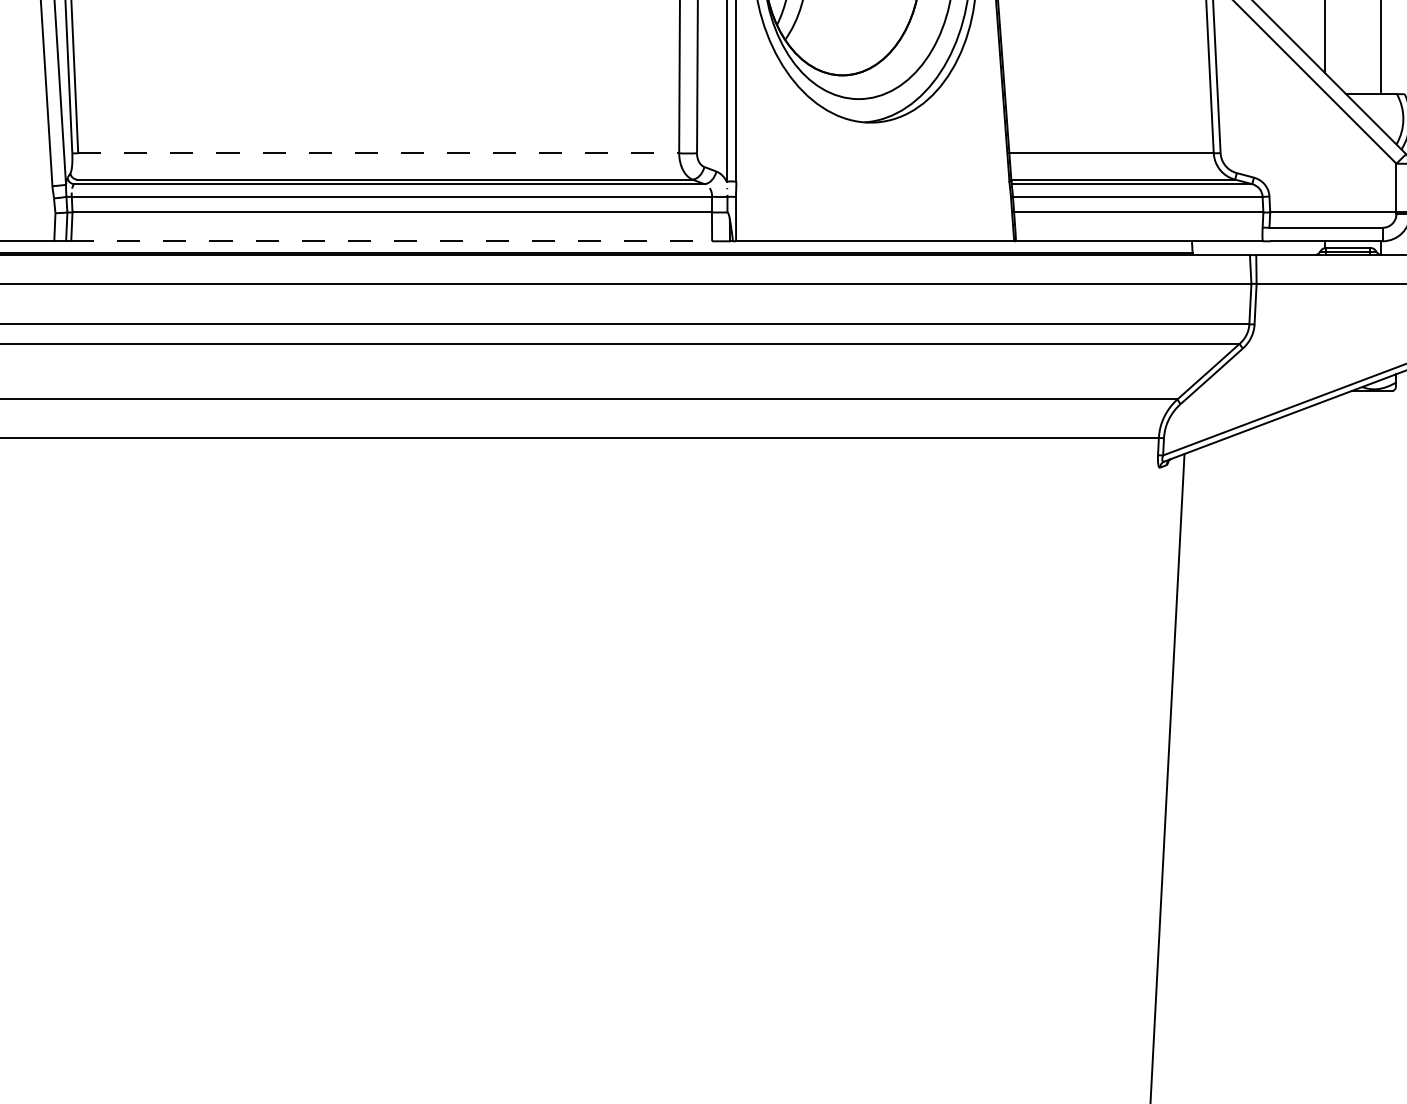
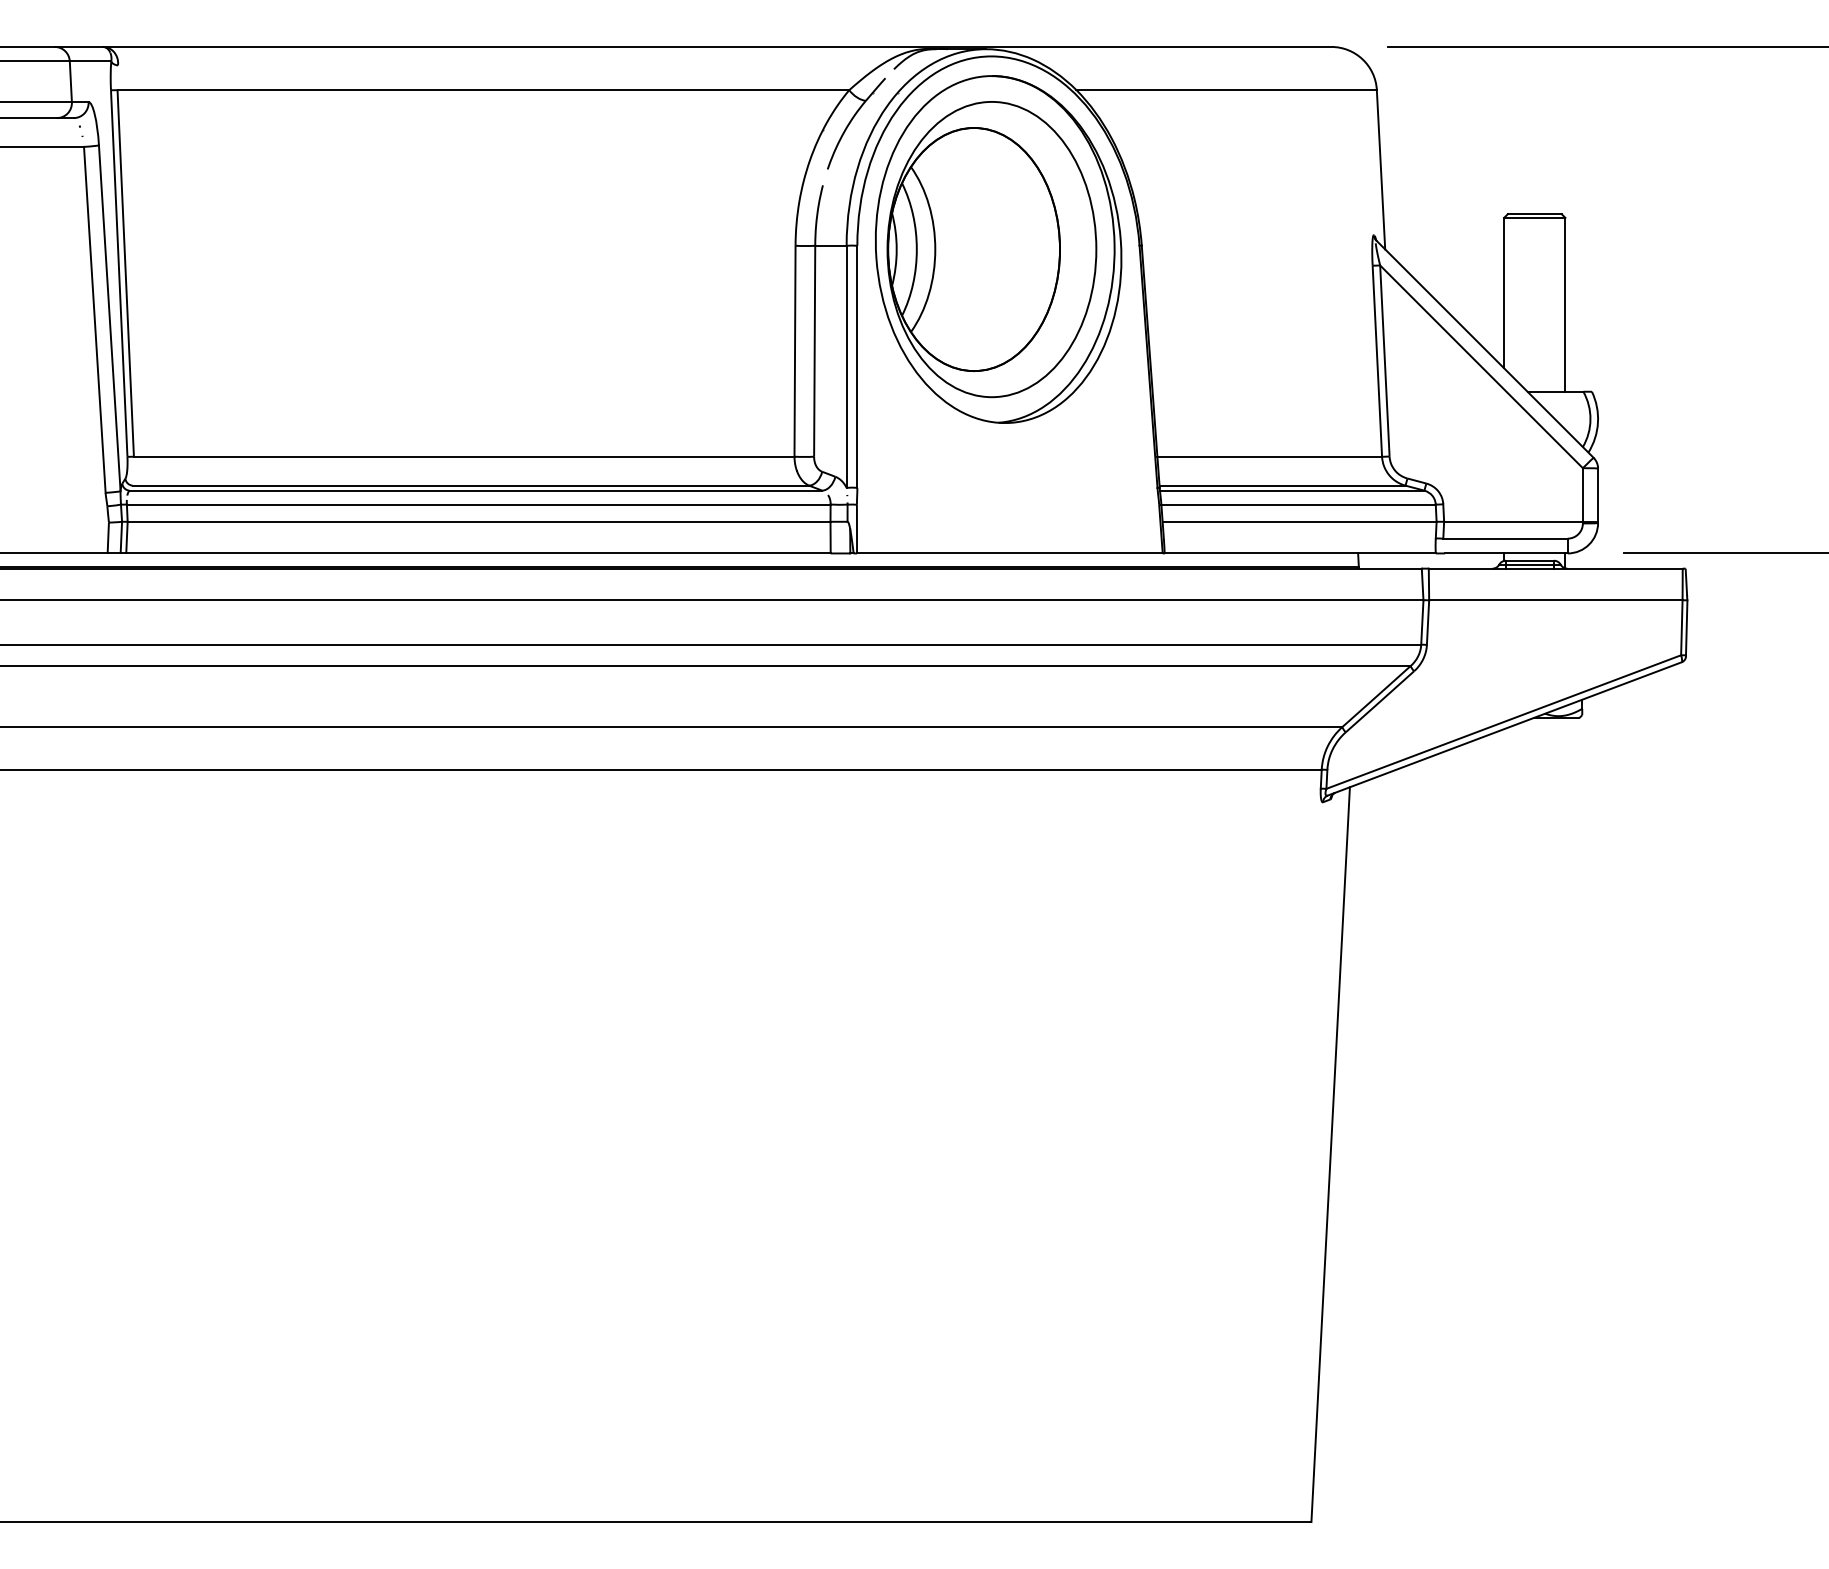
line: (378, 153) -> (464, 456), dashed -> solid
line: (391, 241) -> (478, 553), dashed -> solid

